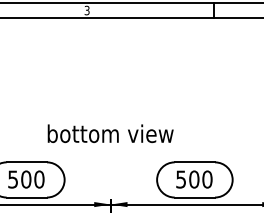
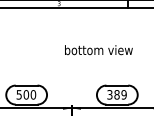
text: (109, 134) -> (98, 50), moved
text: (193, 178) -> (116, 94), 500 -> 389

